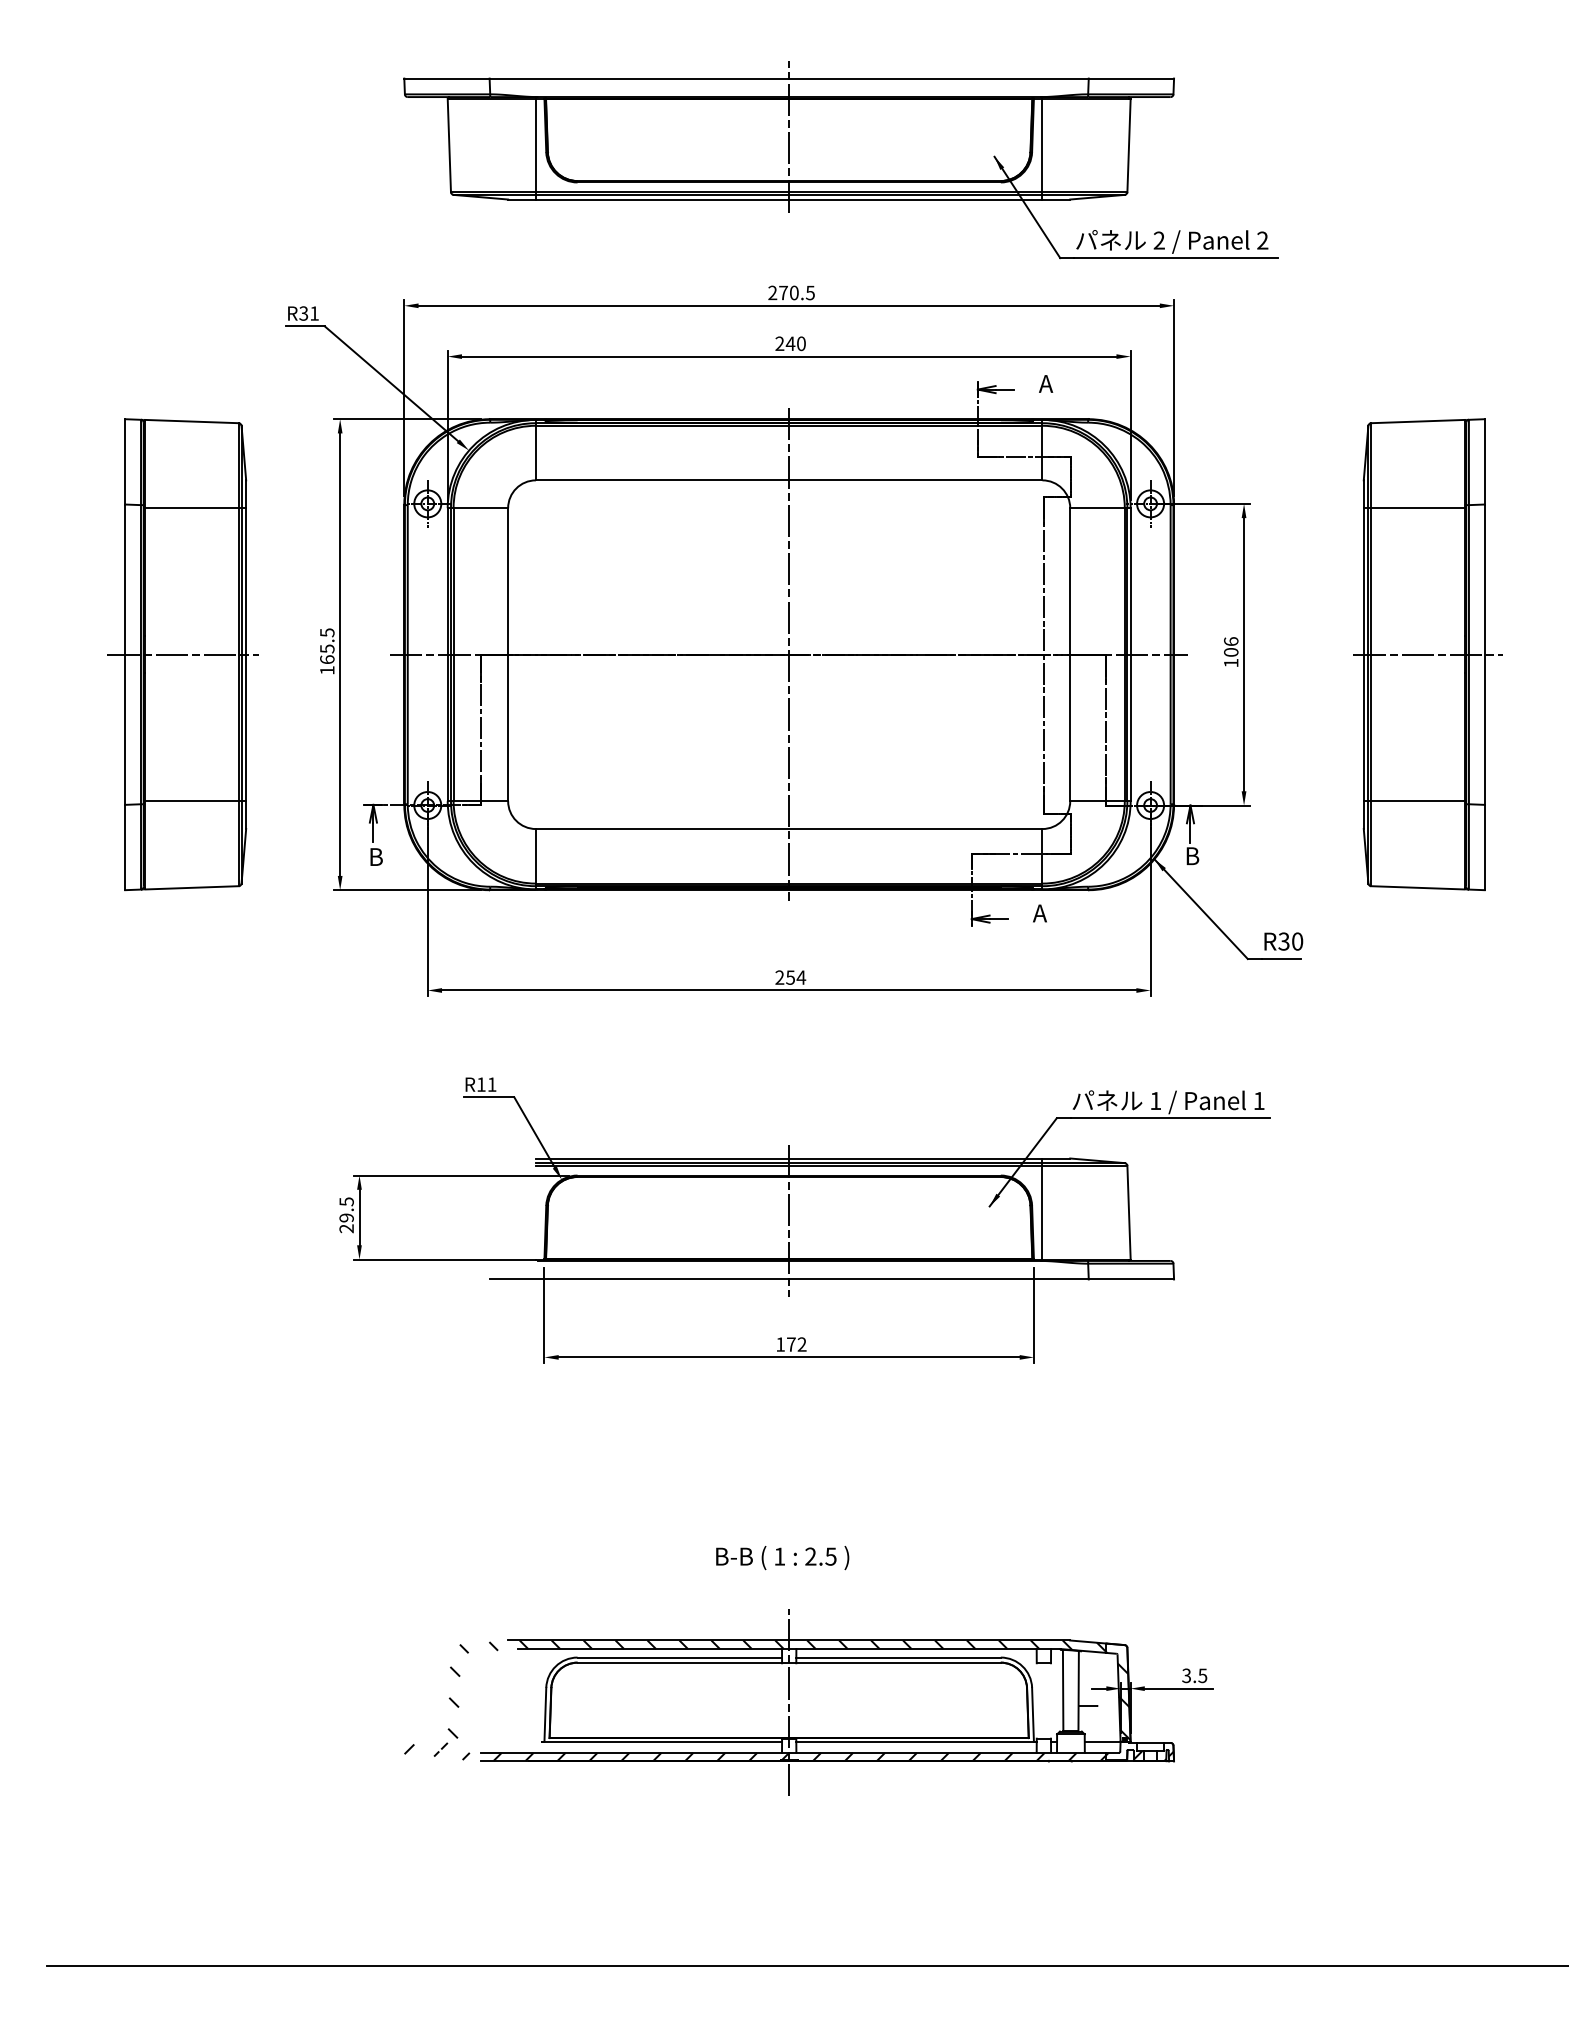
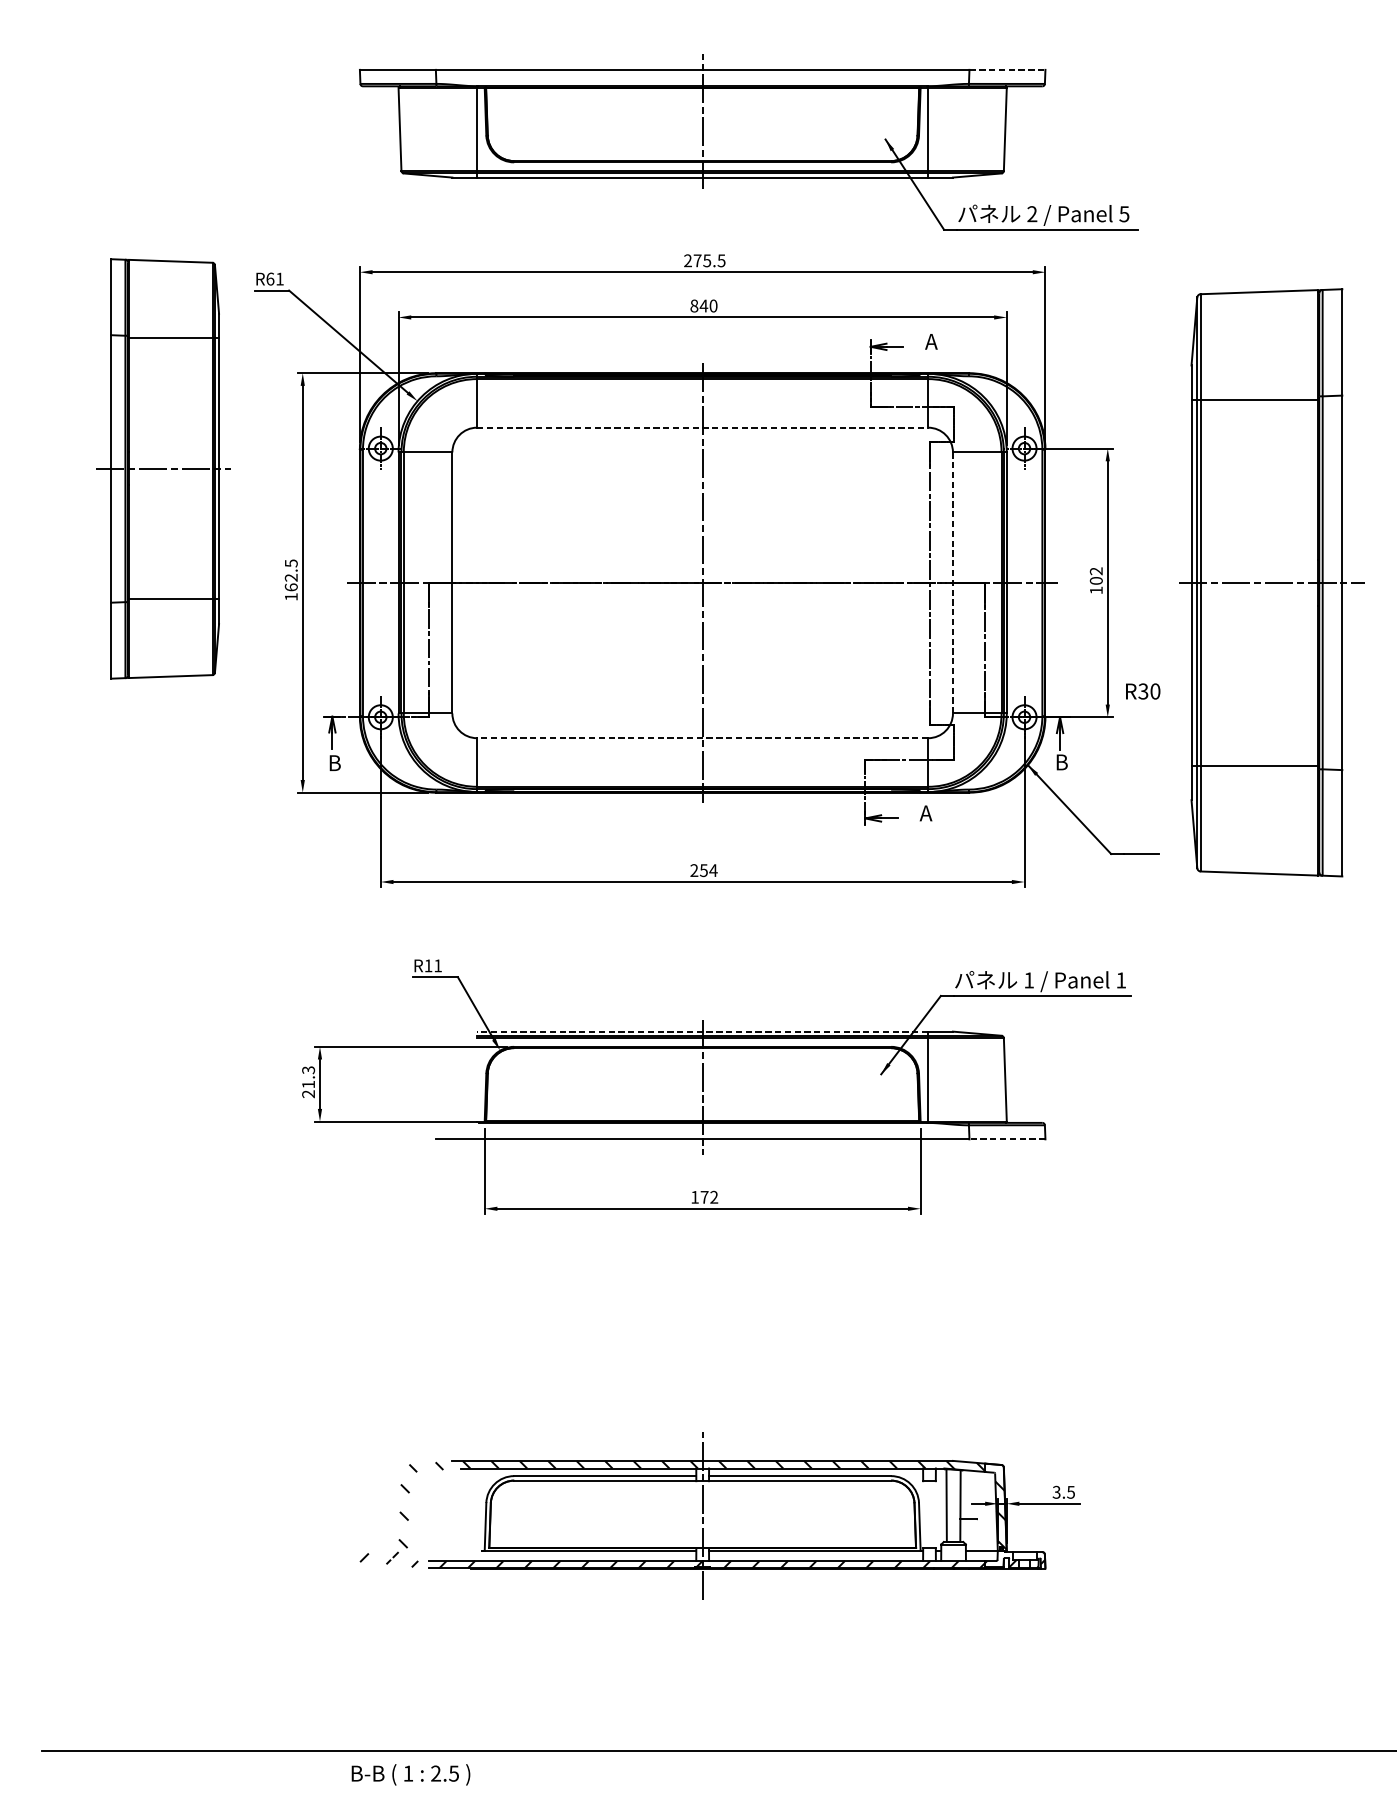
line: (1131, 78) -> (1007, 69), solid -> dashed
text: (1262, 240) -> (1124, 214), 2 -> 5
text: (793, 292) -> (706, 260), 270.5 -> 275.5
text: (303, 313) -> (270, 279), R31 -> R61
text: (779, 343) -> (694, 305), 240 -> 840
line: (789, 480) -> (702, 427), solid -> dashed
text: (1231, 641) -> (1096, 571), 106 -> 102
text: (327, 648) -> (291, 577), 165.5 -> 162.5
part: (182, 654) -> (162, 468), moved
line: (1070, 654) -> (953, 582), solid -> dashed
part: (1427, 654) -> (1271, 582), size x1.4
line: (788, 829) -> (702, 738), solid -> dashed
text: (1283, 941) -> (1142, 691), moved
line: (788, 1158) -> (702, 1031), solid -> dashed
text: (346, 1209) -> (308, 1077), 29.5 -> 21.3
line: (1131, 1279) -> (1007, 1139), solid -> dashed
text: (782, 1558) -> (410, 1775), moved

